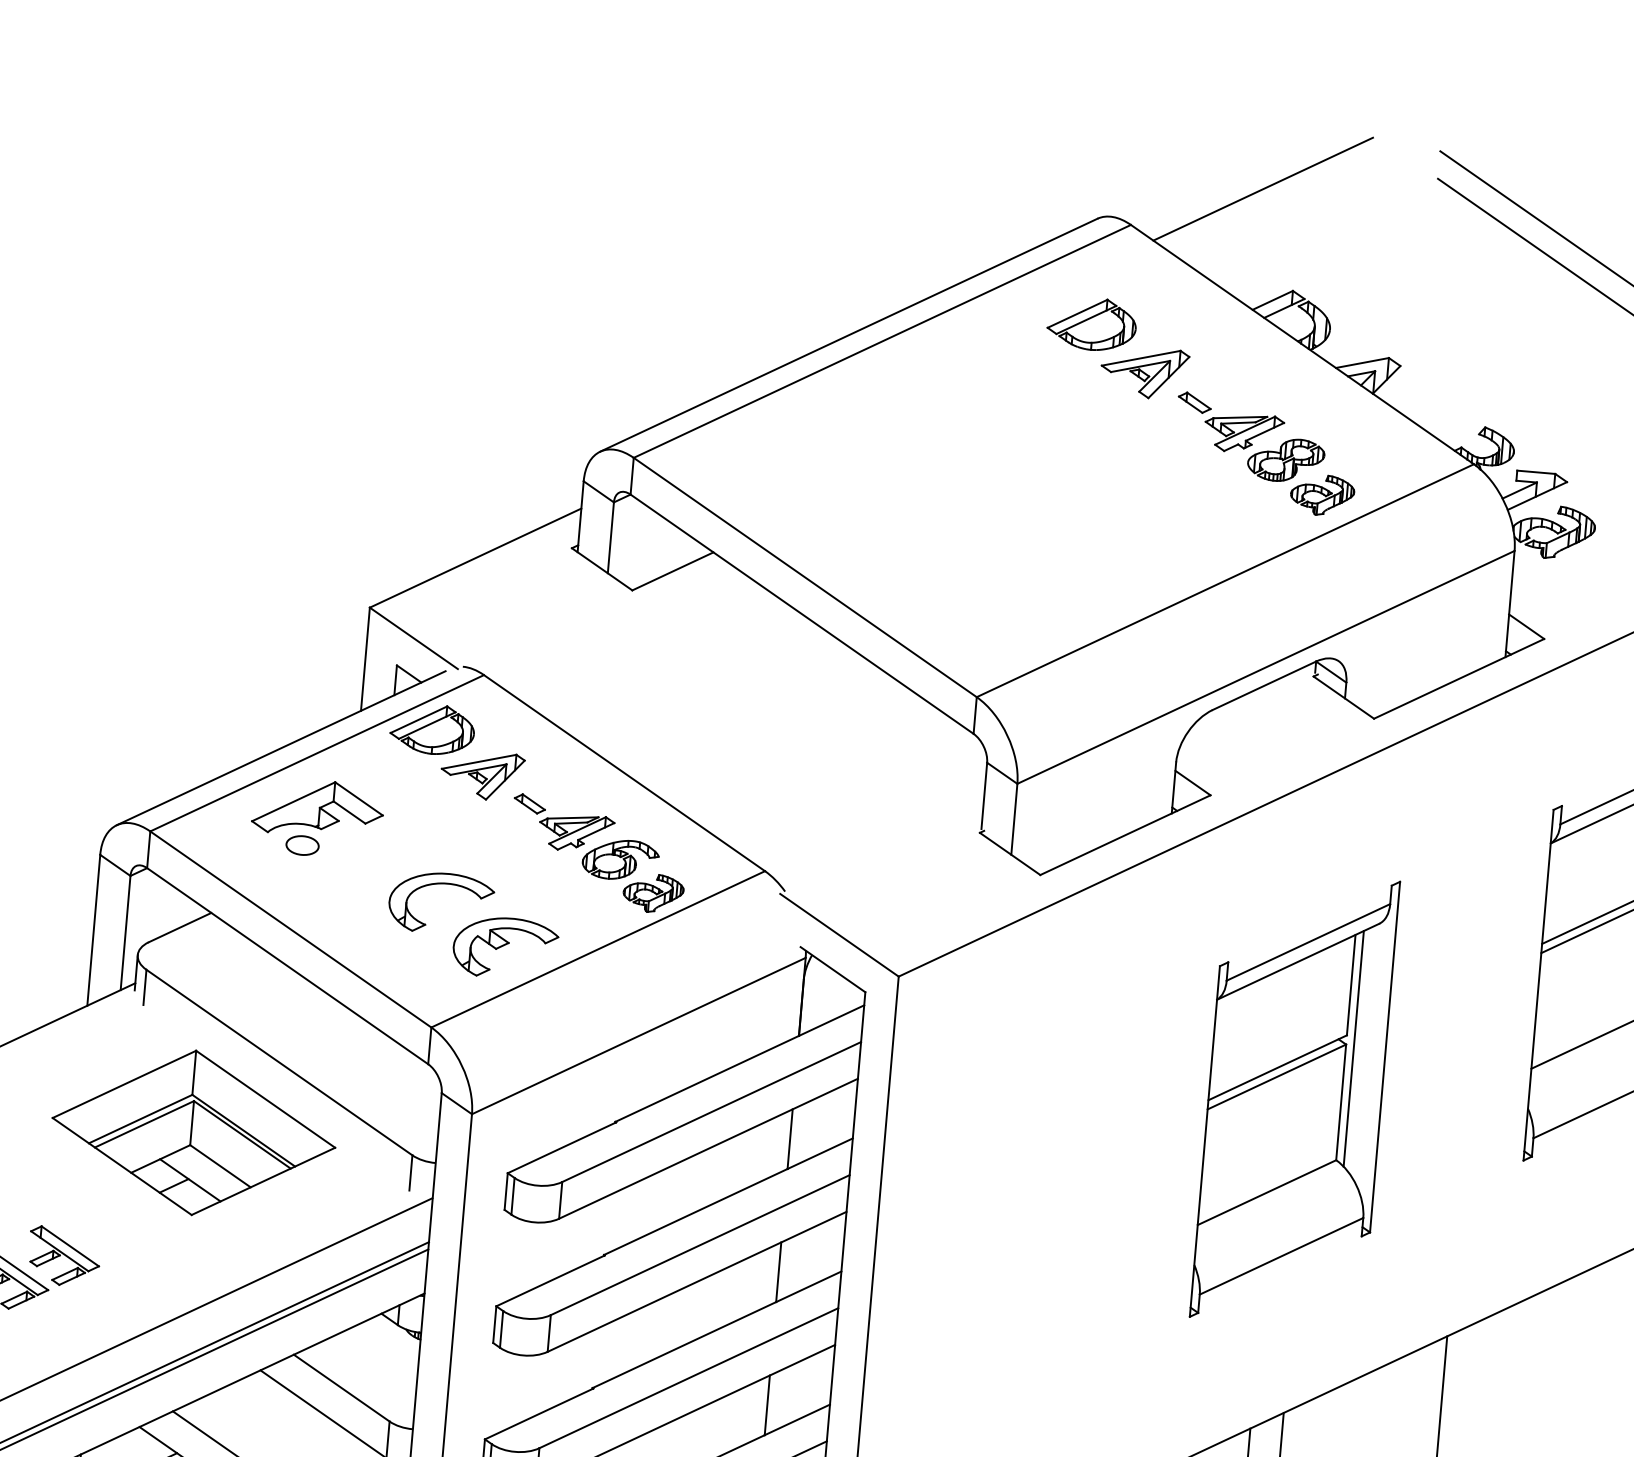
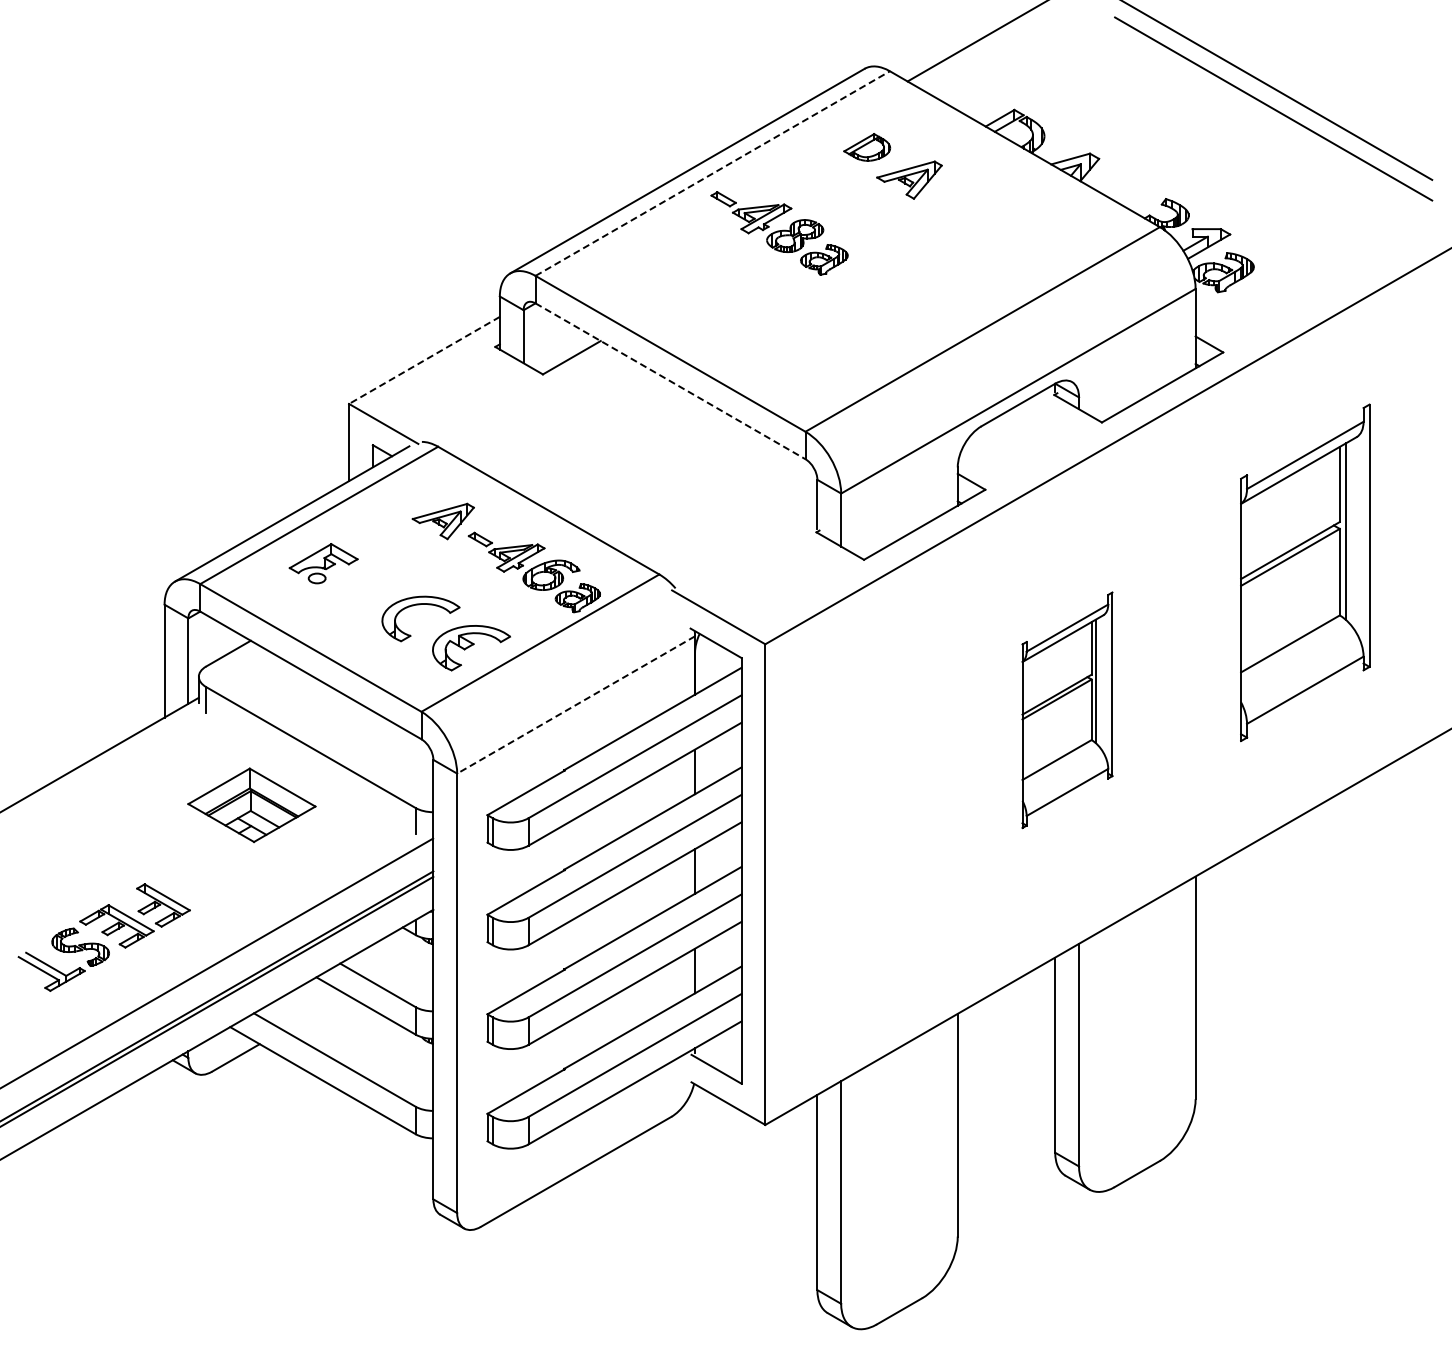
part: (1090, 324) -> (866, 147), size x0.7
line: (882, 341) -> (712, 173), solid -> dashed
part: (1265, 454) -> (779, 233), moved
line: (475, 558) -> (424, 360), solid -> dashed
line: (802, 614) -> (670, 381), solid -> dashed
part: (432, 729) -> (403, 490), removed
part: (317, 818) -> (323, 563), size x0.7
line: (637, 1036) -> (575, 705), solid -> dashed
part: (1295, 1099) -> (1067, 710), size x0.7
part: (193, 1133) -> (251, 805), size x0.6

